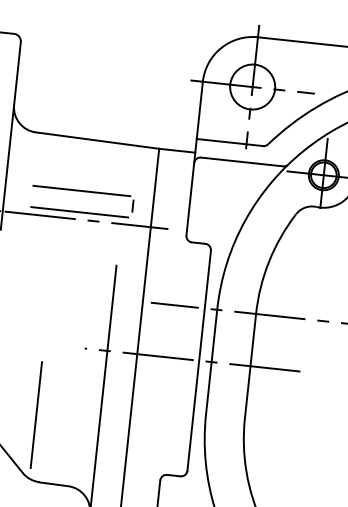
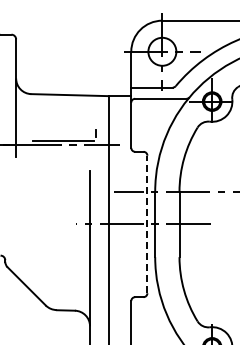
line: (81, 191) -> (63, 127), removed
line: (199, 360) -> (147, 224), solid -> dashed
line: (36, 414) -> (50, 268), removed

